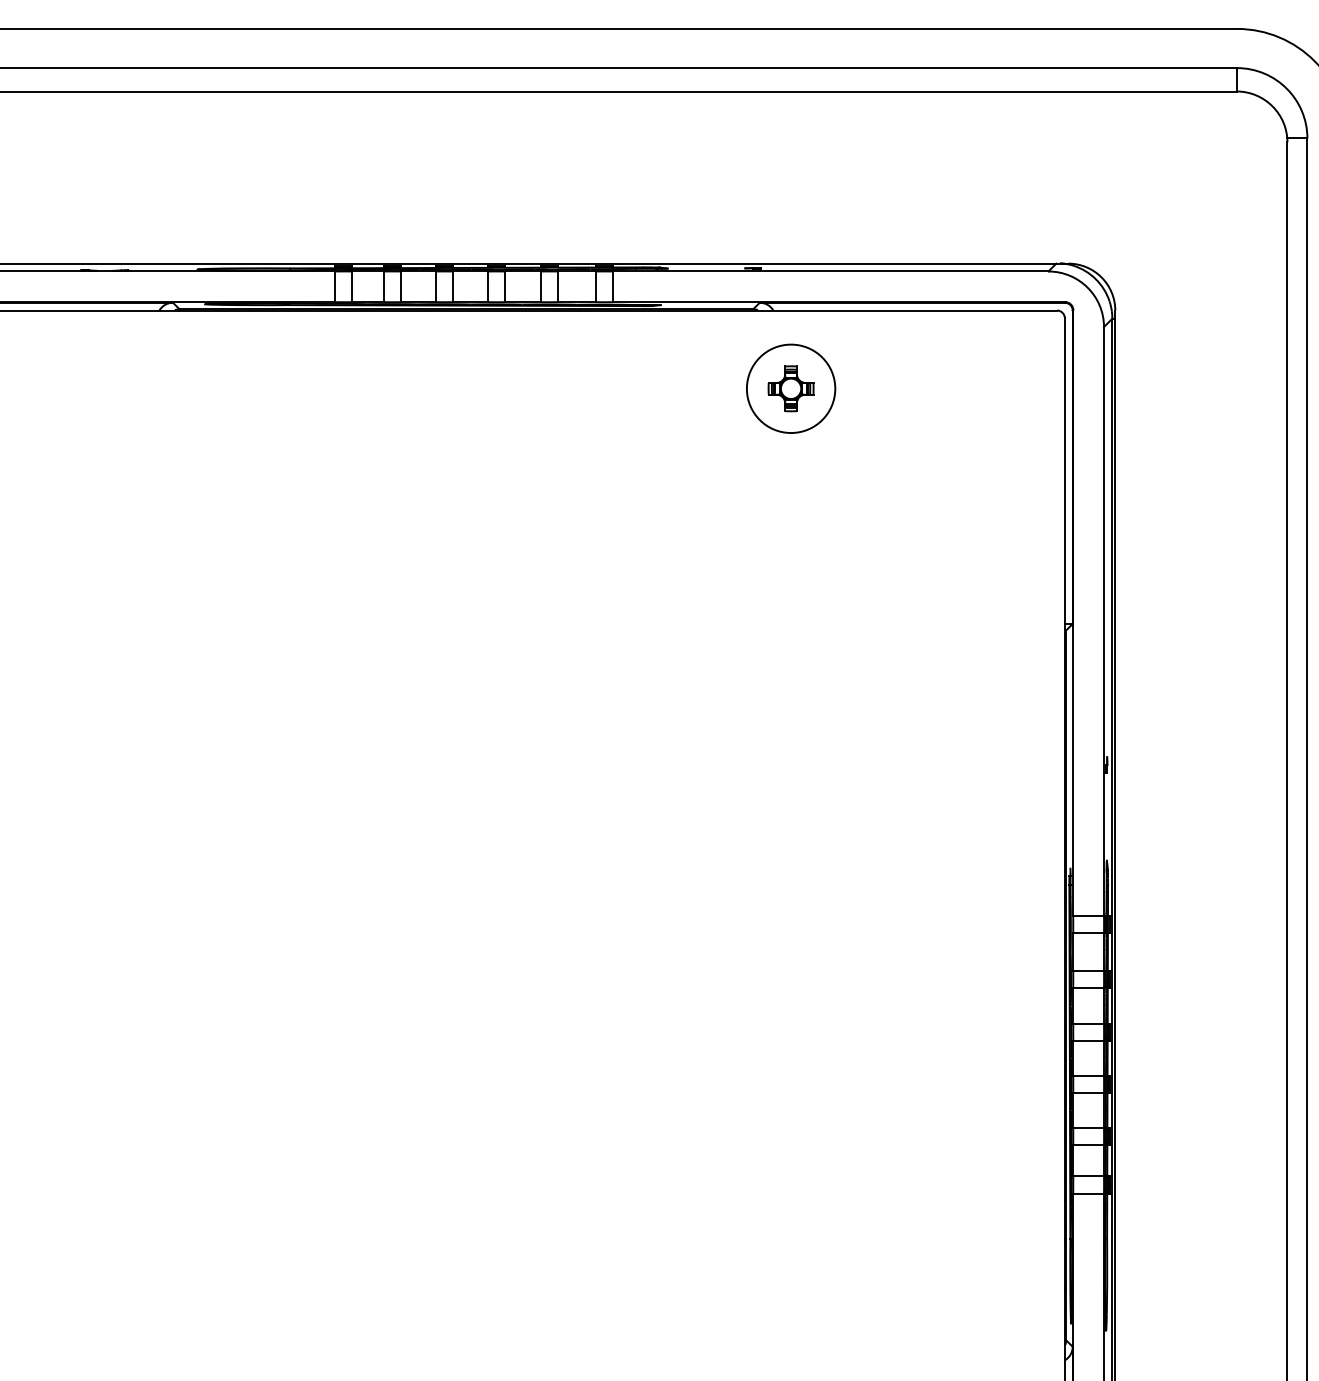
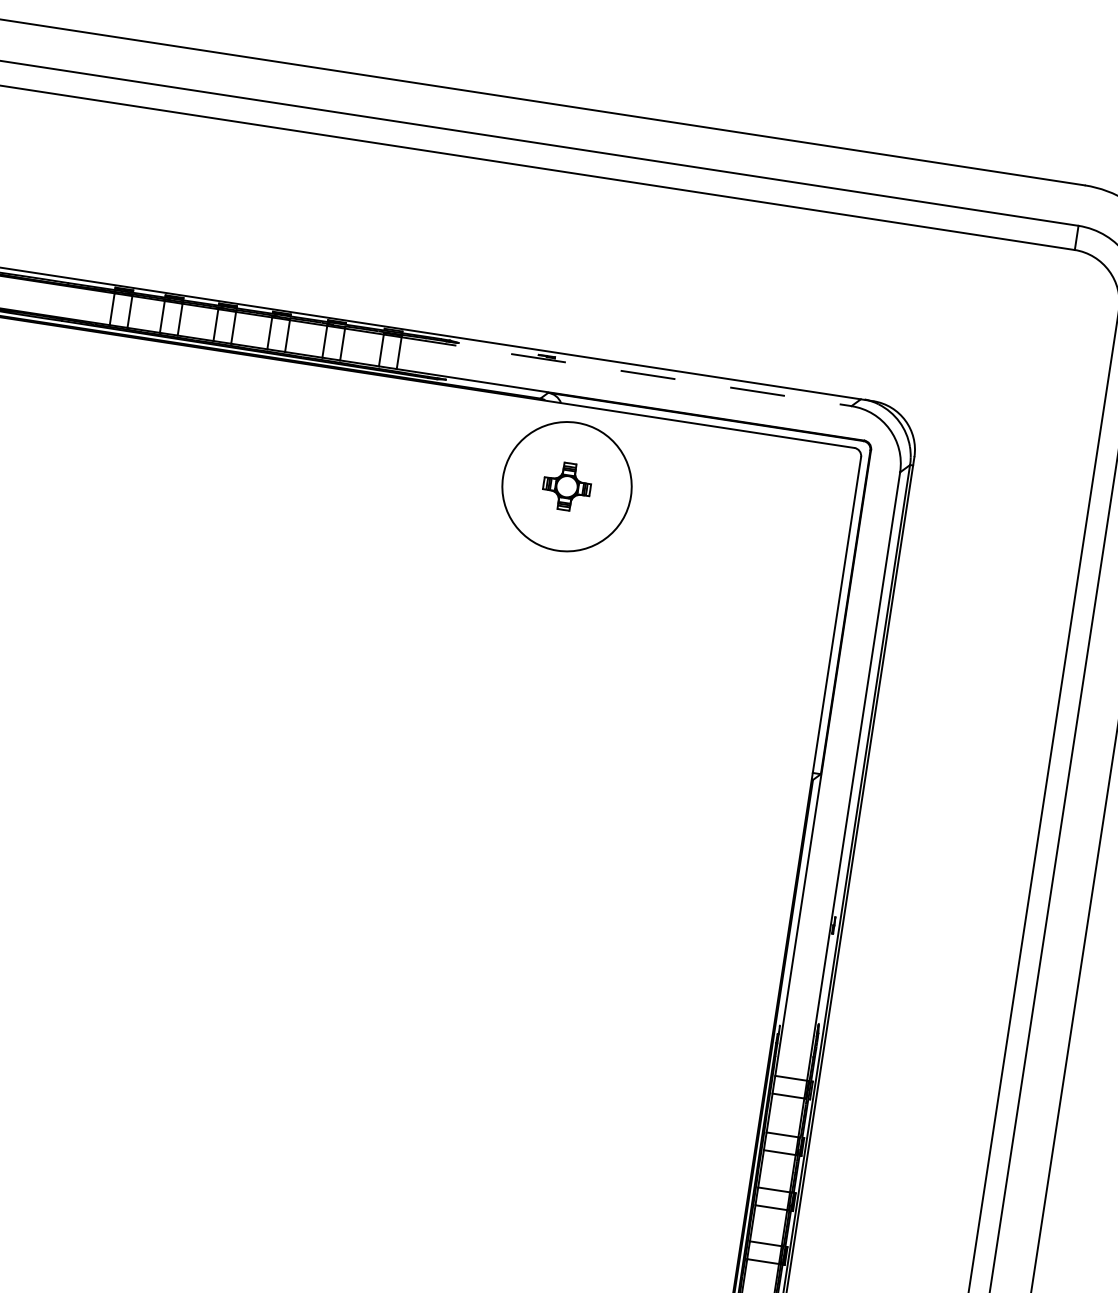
line: (830, 271) -> (626, 371), solid -> dashed
circle: (790, 388) -> (566, 486), size x1.4

